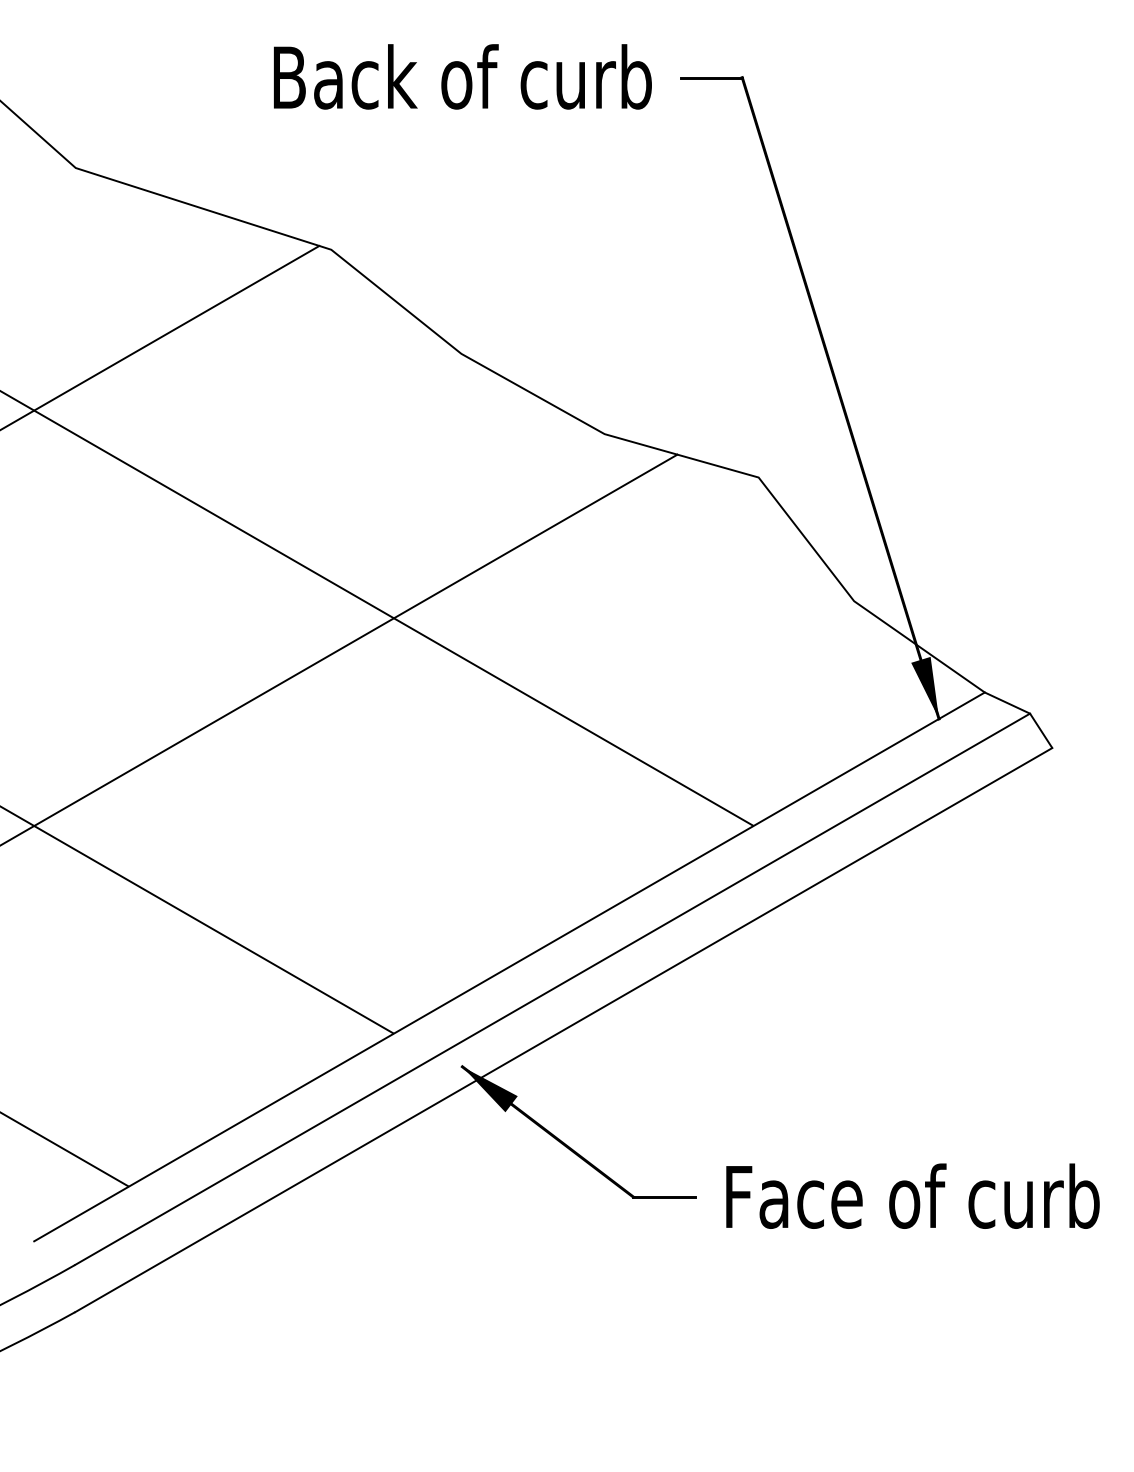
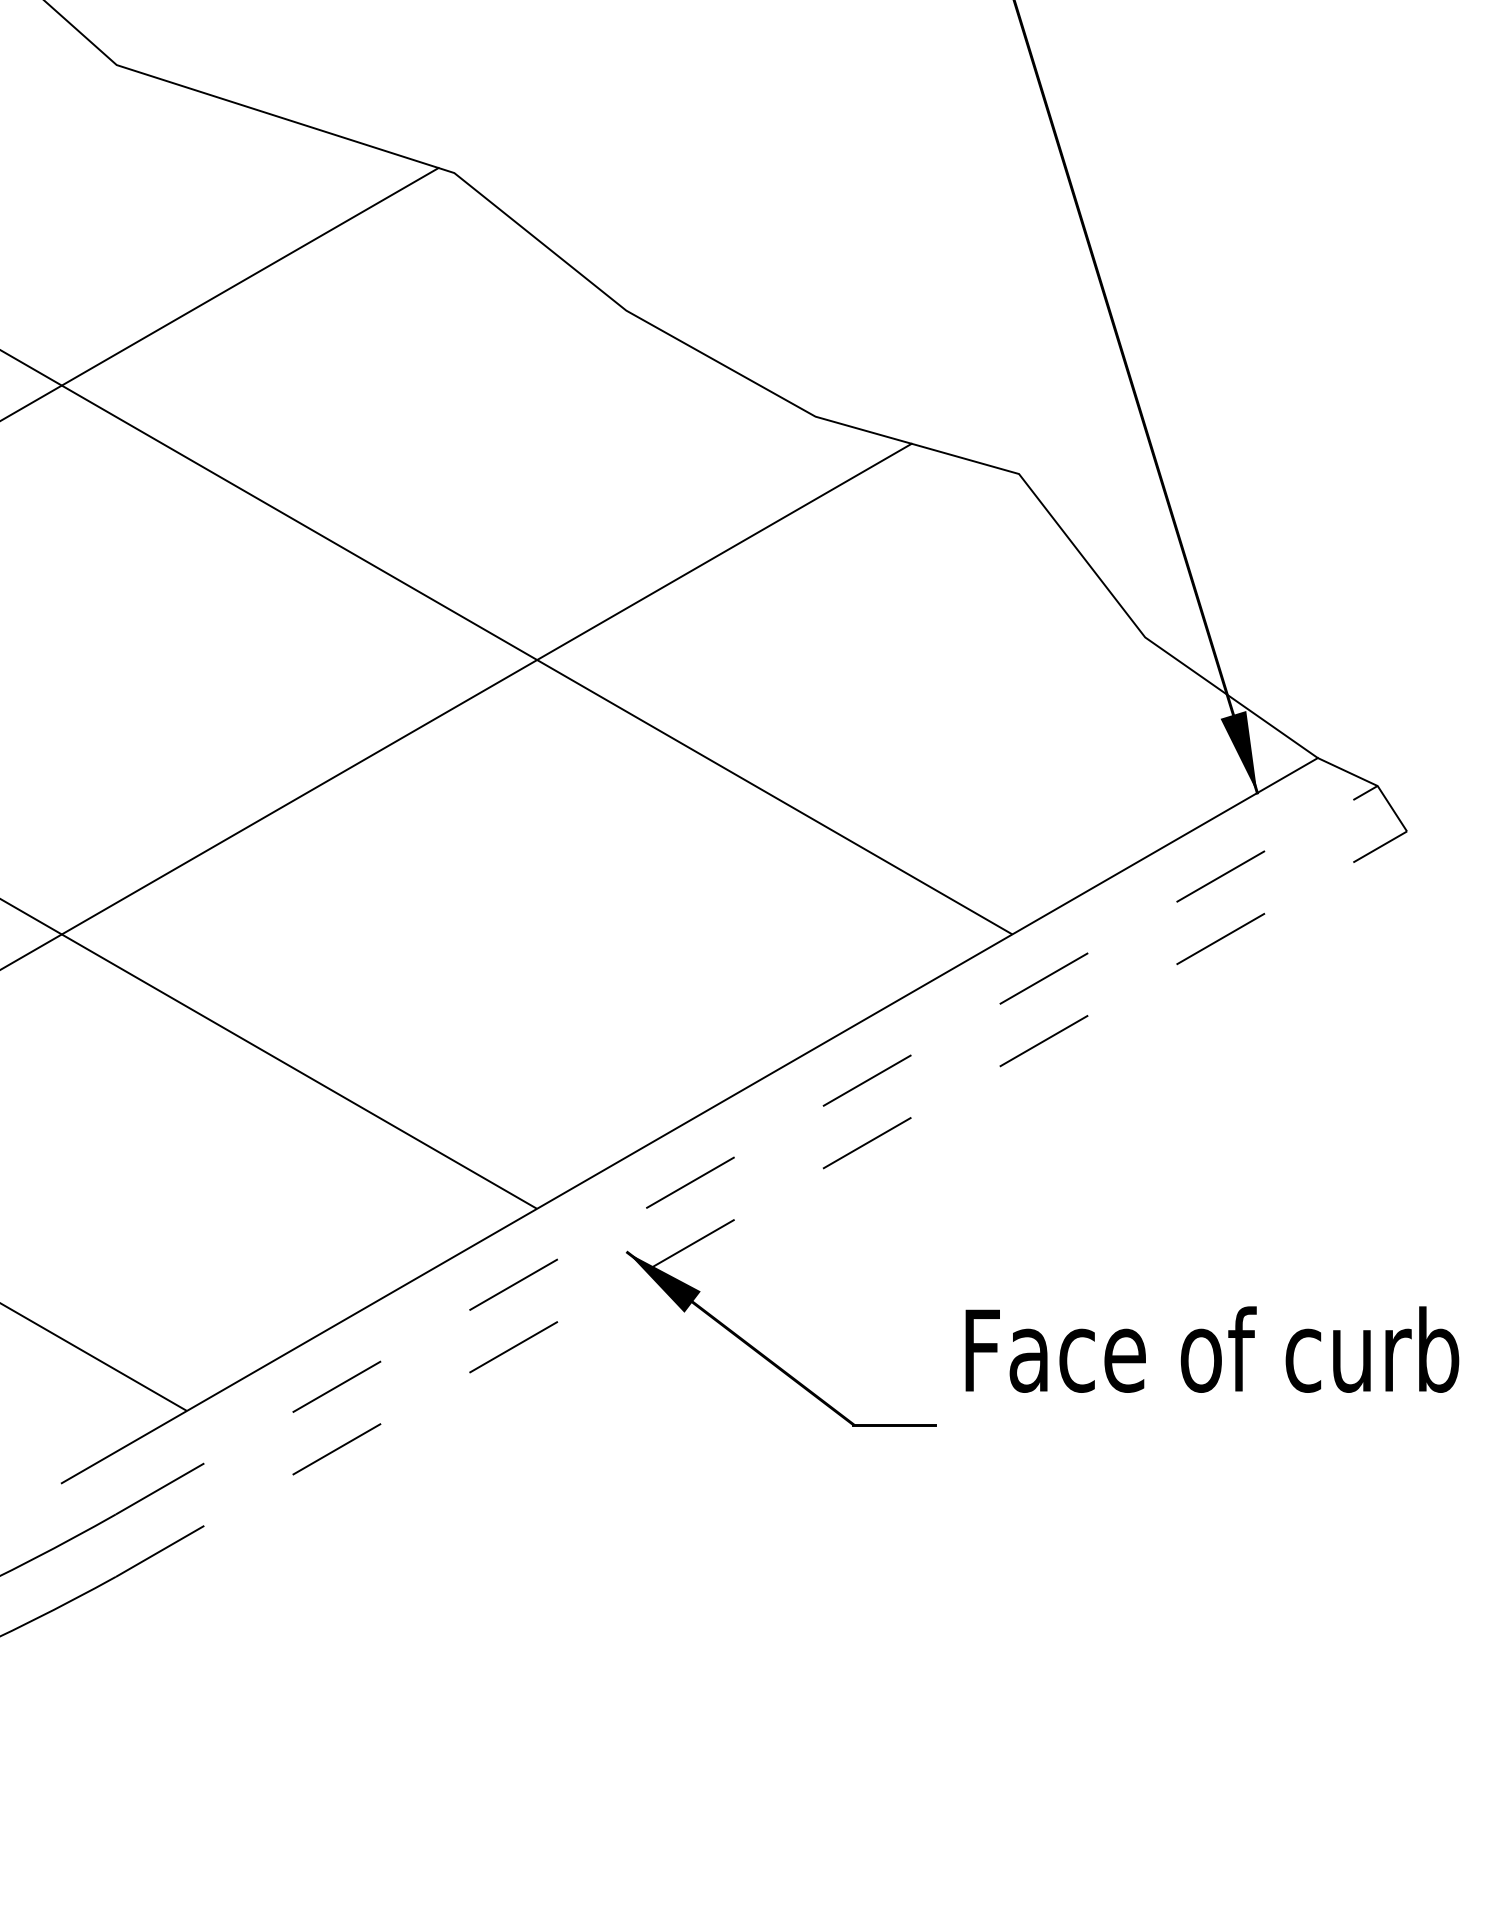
line: (553, 989) -> (747, 1150), solid -> dashed
line: (564, 1029) -> (762, 1203), solid -> dashed
text: (912, 1195) -> (1211, 1348), moved

